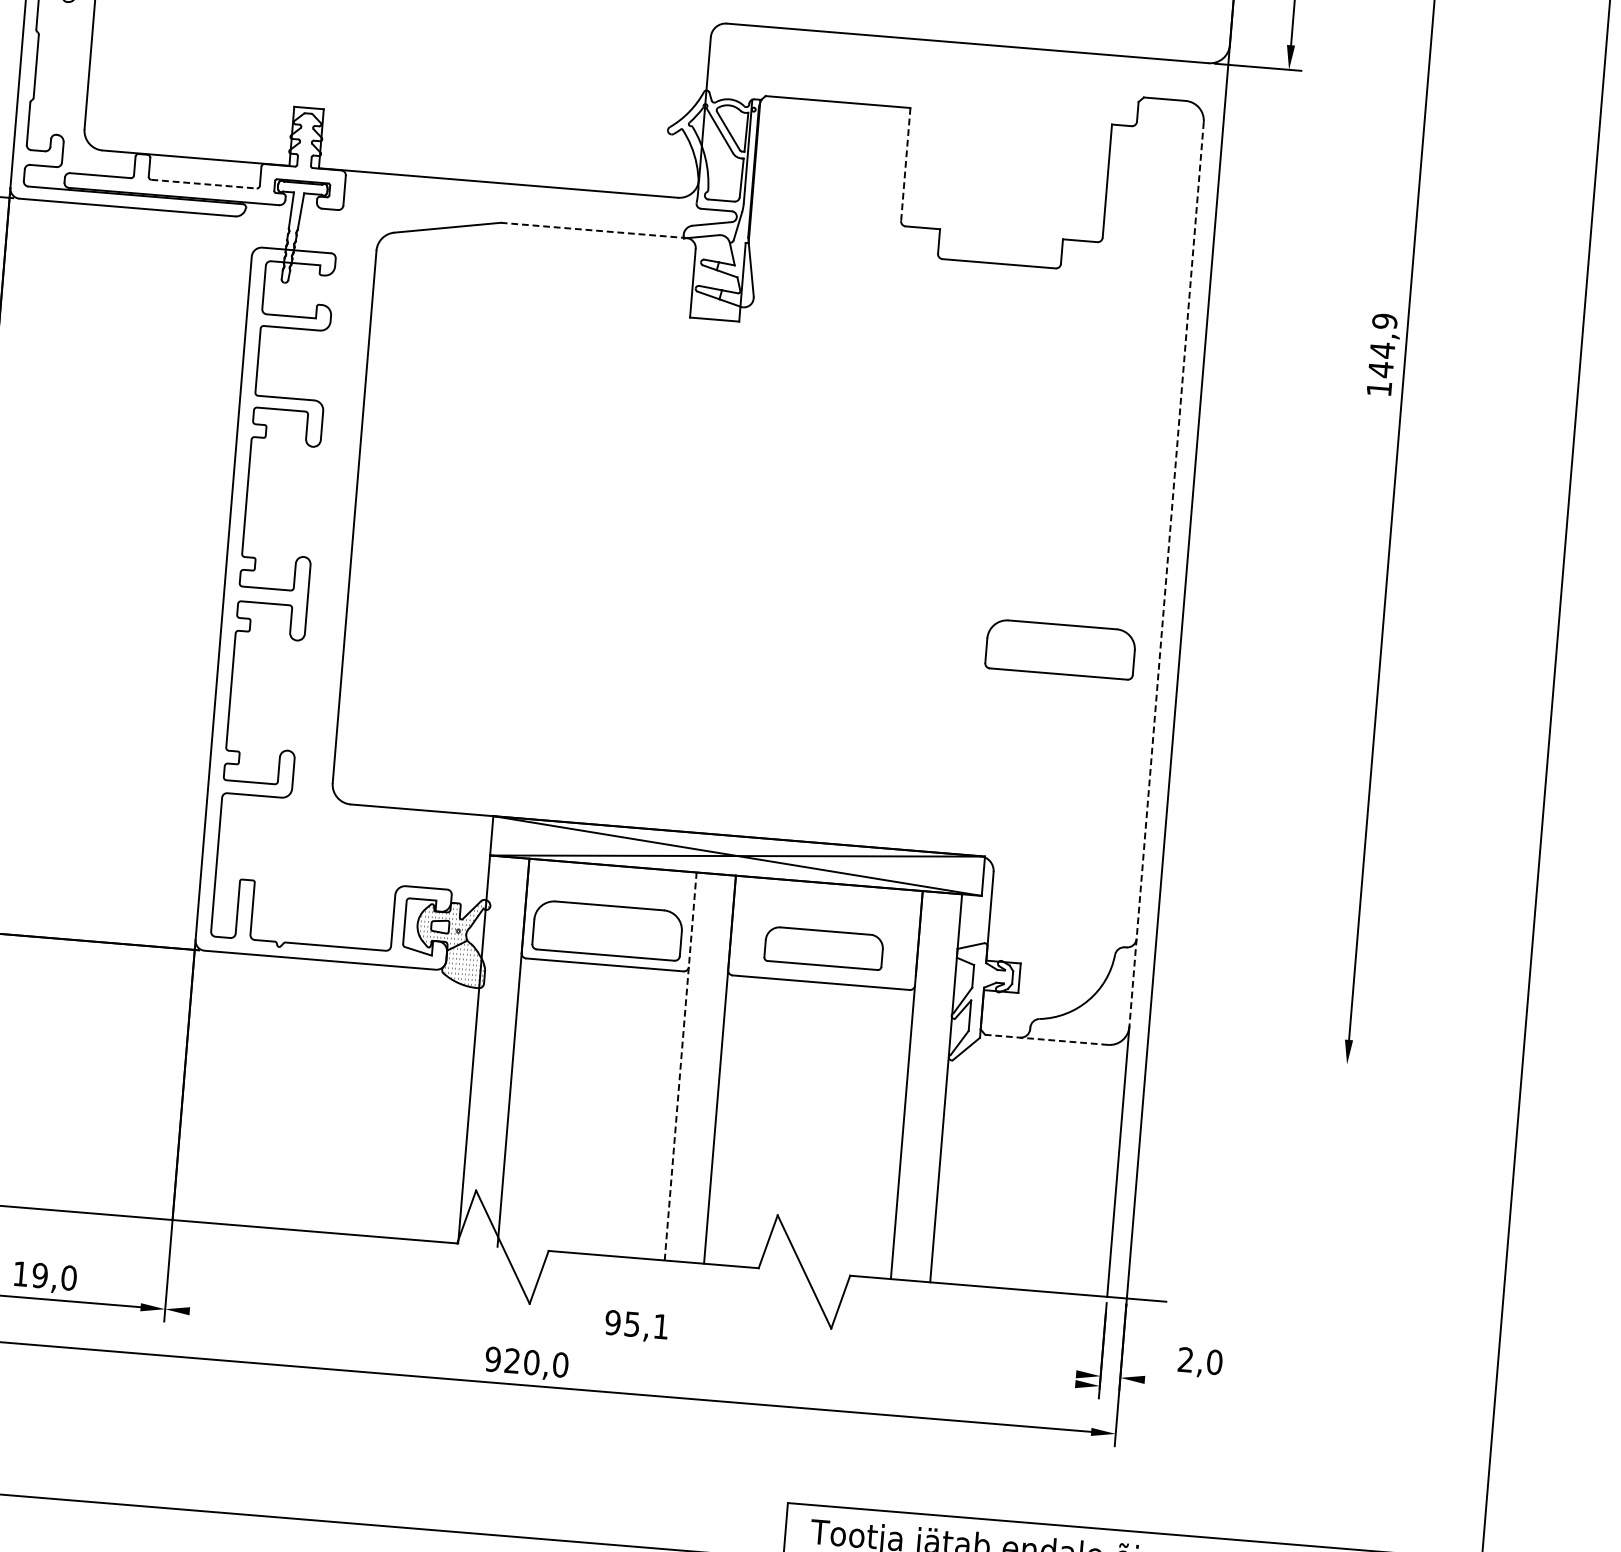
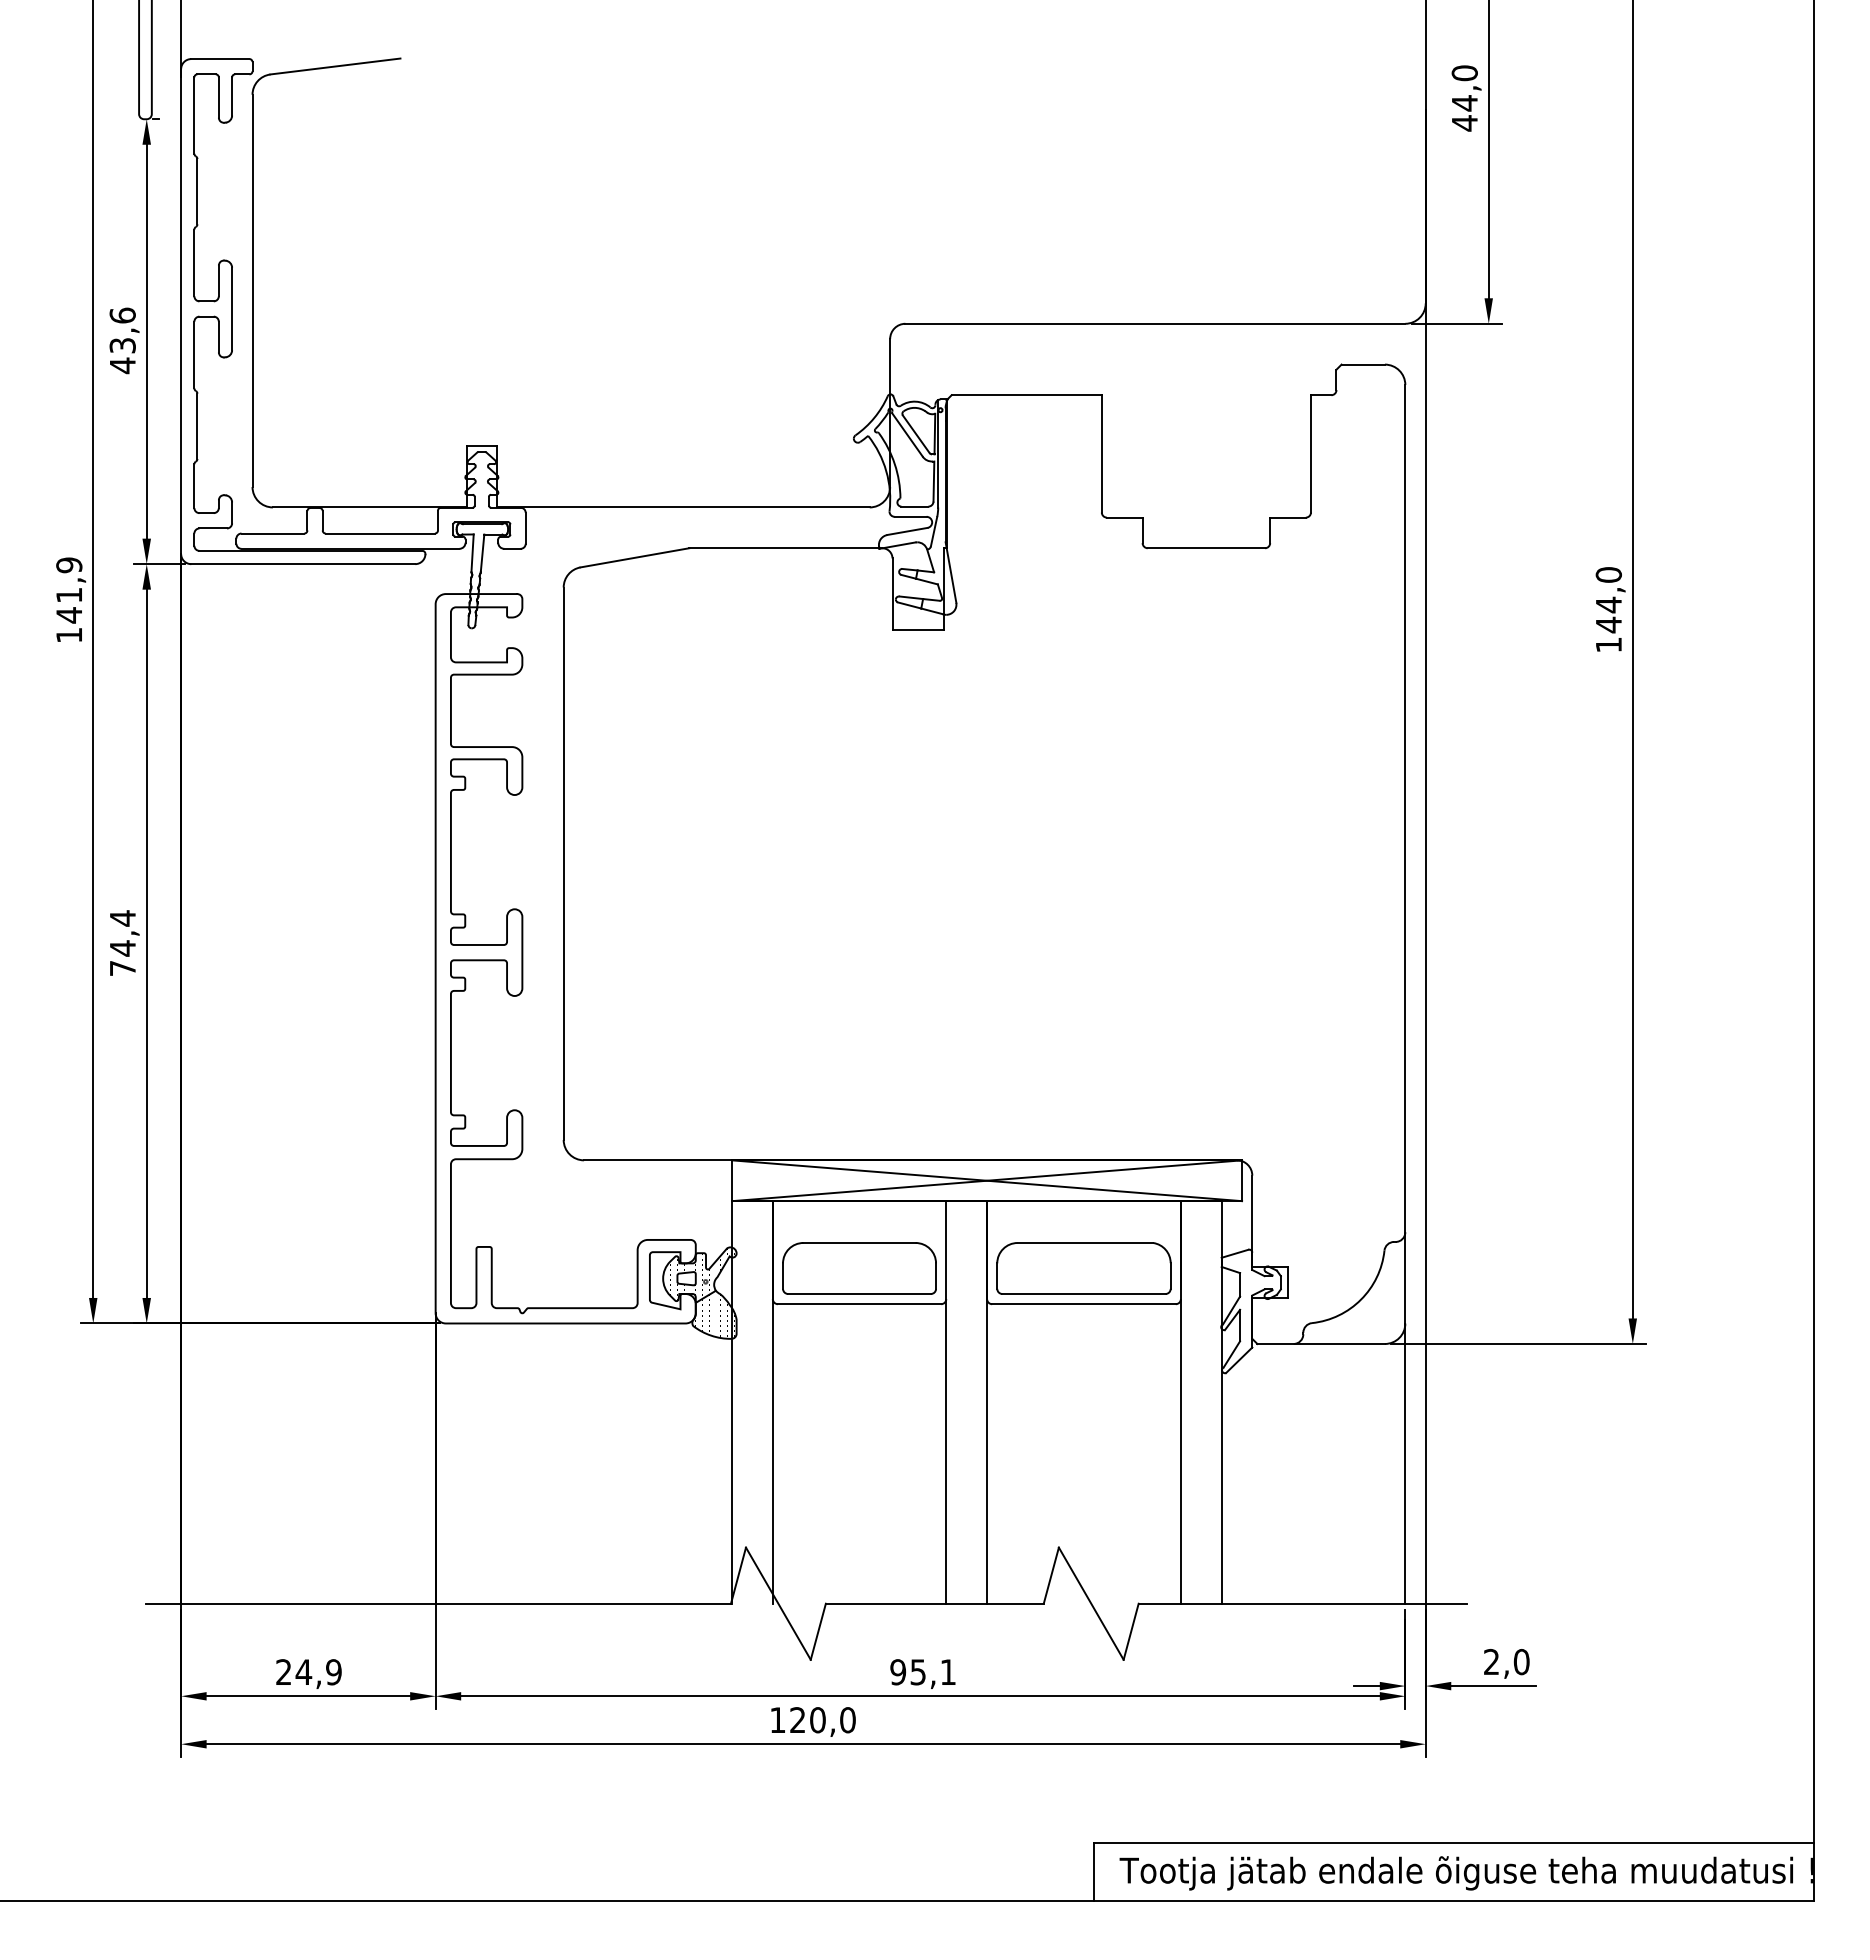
line: (905, 164) -> (1101, 453), dashed -> solid
line: (204, 184) -> (380, 533), dashed -> solid
line: (594, 230) -> (786, 548), dashed -> solid
text: (1384, 320) -> (1608, 574), 144,9 -> 144,0
line: (1166, 574) -> (1405, 854), dashed -> solid
part: (1060, 649) -> (1302, 940), removed
part: (823, 948) -> (1083, 1268), size x1.43
line: (1047, 1039) -> (1321, 1343), dashed -> solid
line: (1236, 1055) -> (1518, 1343), added
line: (680, 1065) -> (946, 1401), dashed -> solid
text: (44, 1276) -> (308, 1672), 19,0 -> 24,9
line: (632, 1347) -> (920, 1696), added
text: (492, 1359) -> (777, 1720), 920,0 -> 120,0
line: (1063, 1373) -> (1366, 1686), added
line: (1185, 1383) -> (1493, 1686), added

